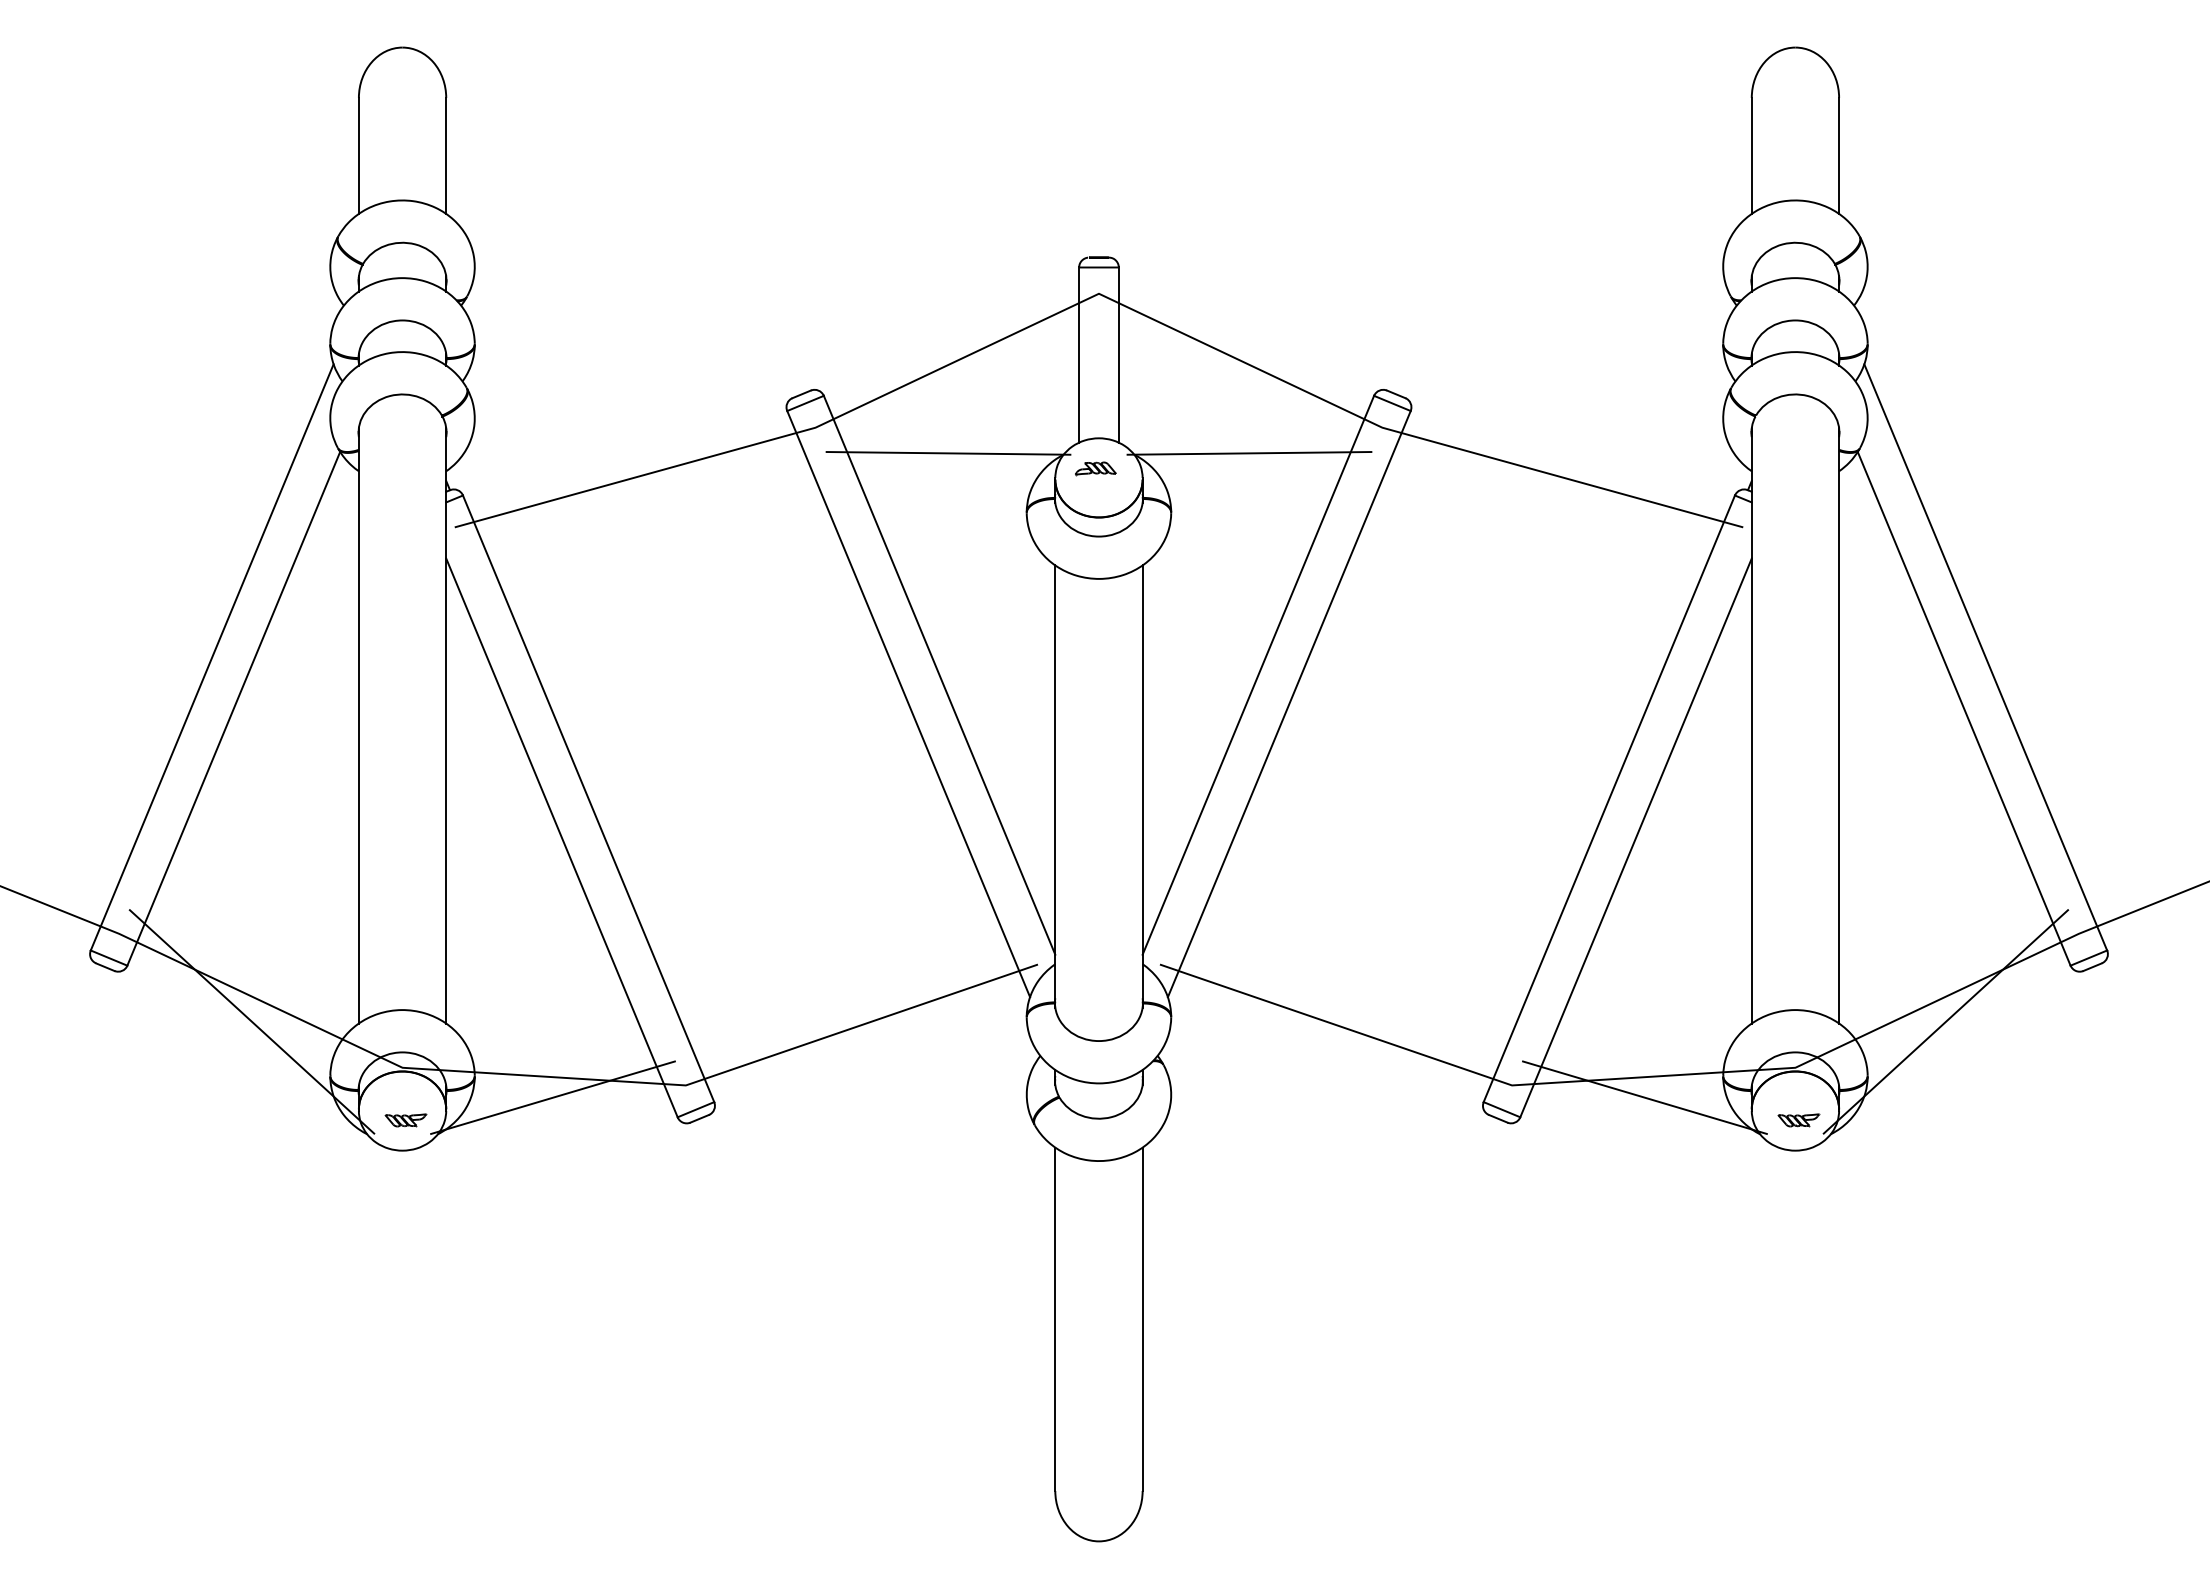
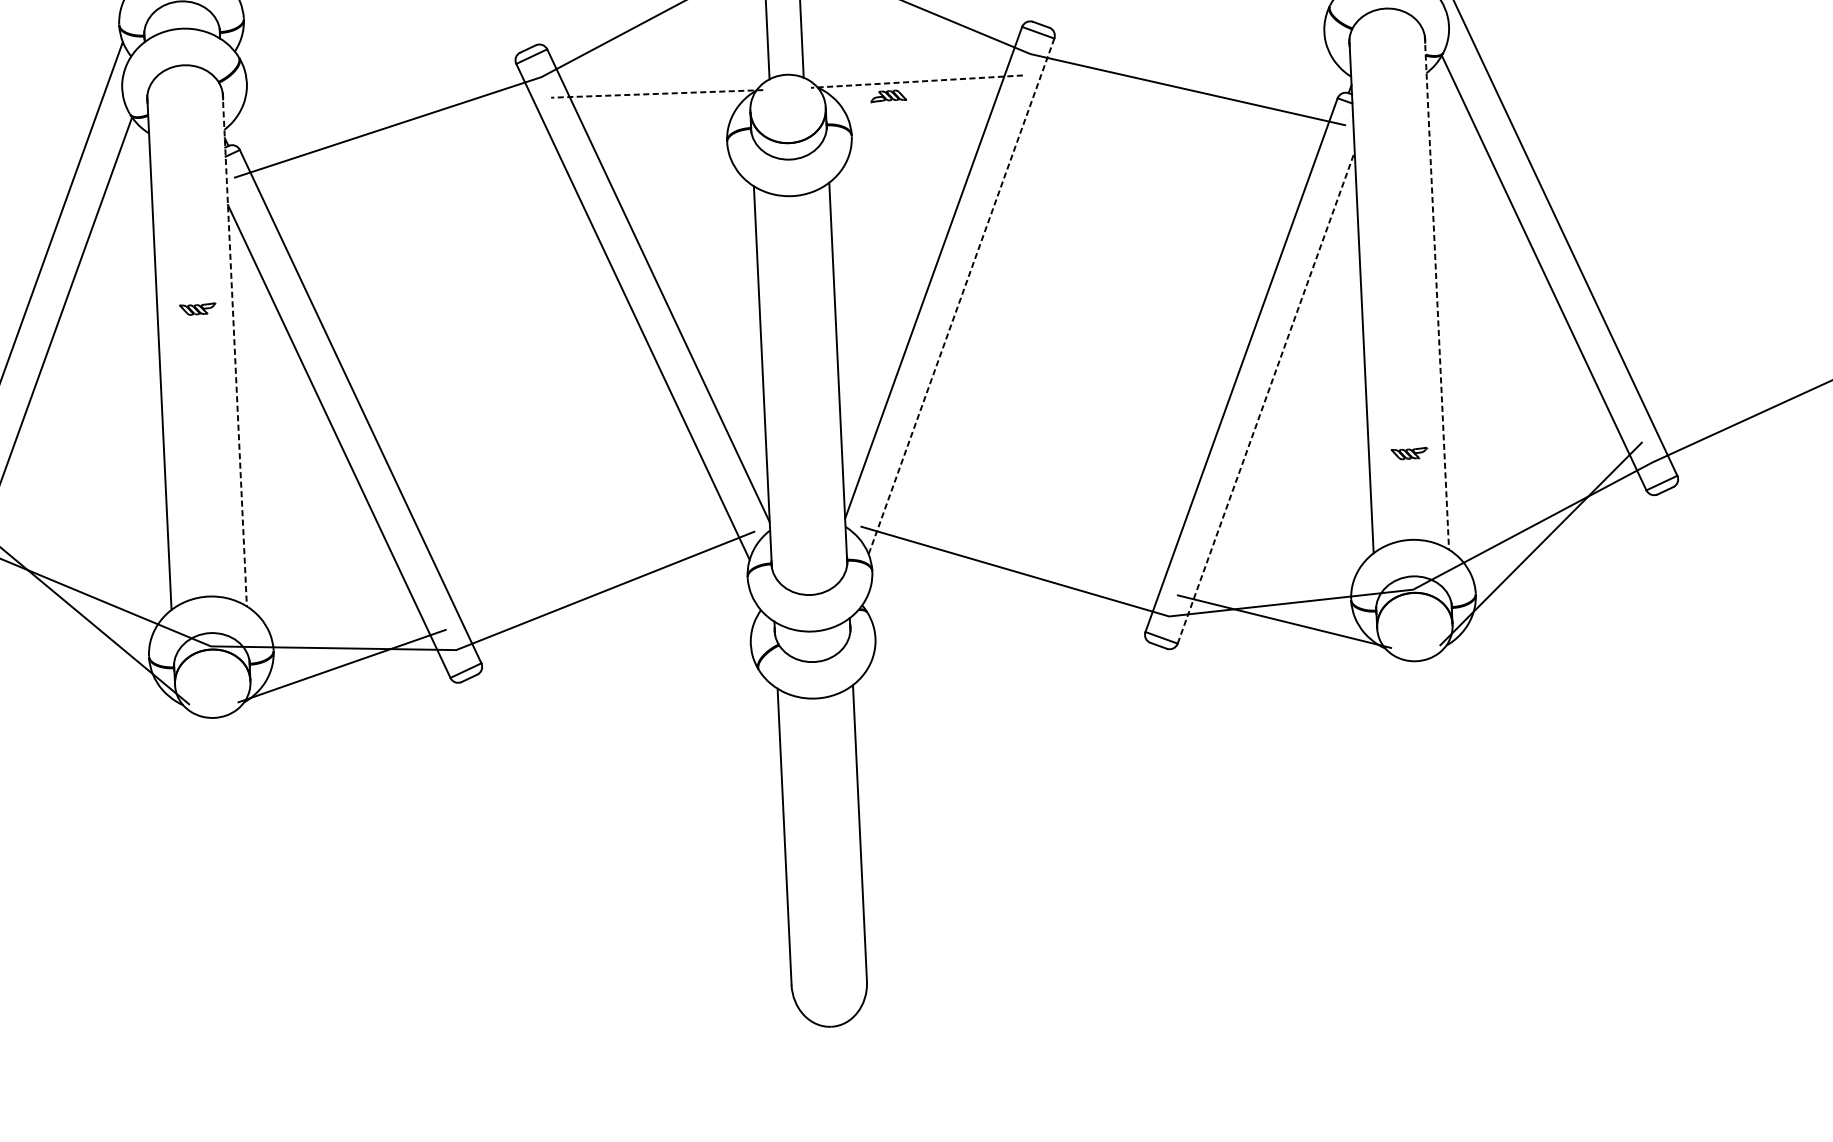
line: (948, 453) -> (657, 94), solid -> dashed
line: (1249, 453) -> (916, 81), solid -> dashed
part: (1095, 468) -> (888, 96), moved
line: (1289, 704) -> (961, 296), solid -> dashed
line: (446, 725) -> (235, 349), solid -> dashed
line: (1839, 725) -> (1437, 292), solid -> dashed
line: (1636, 837) -> (1266, 397), solid -> dashed
part: (405, 1120) -> (197, 309), moved
part: (1798, 1120) -> (1409, 453), moved

